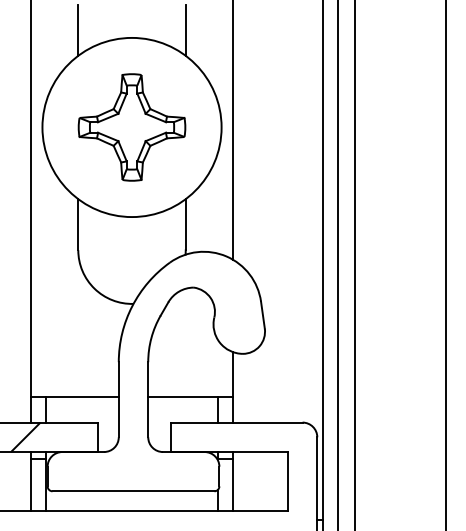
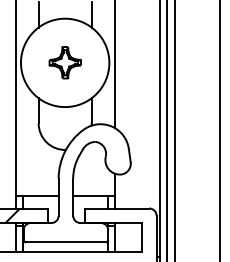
part: (132, 126) -> (65, 62), size x0.6

